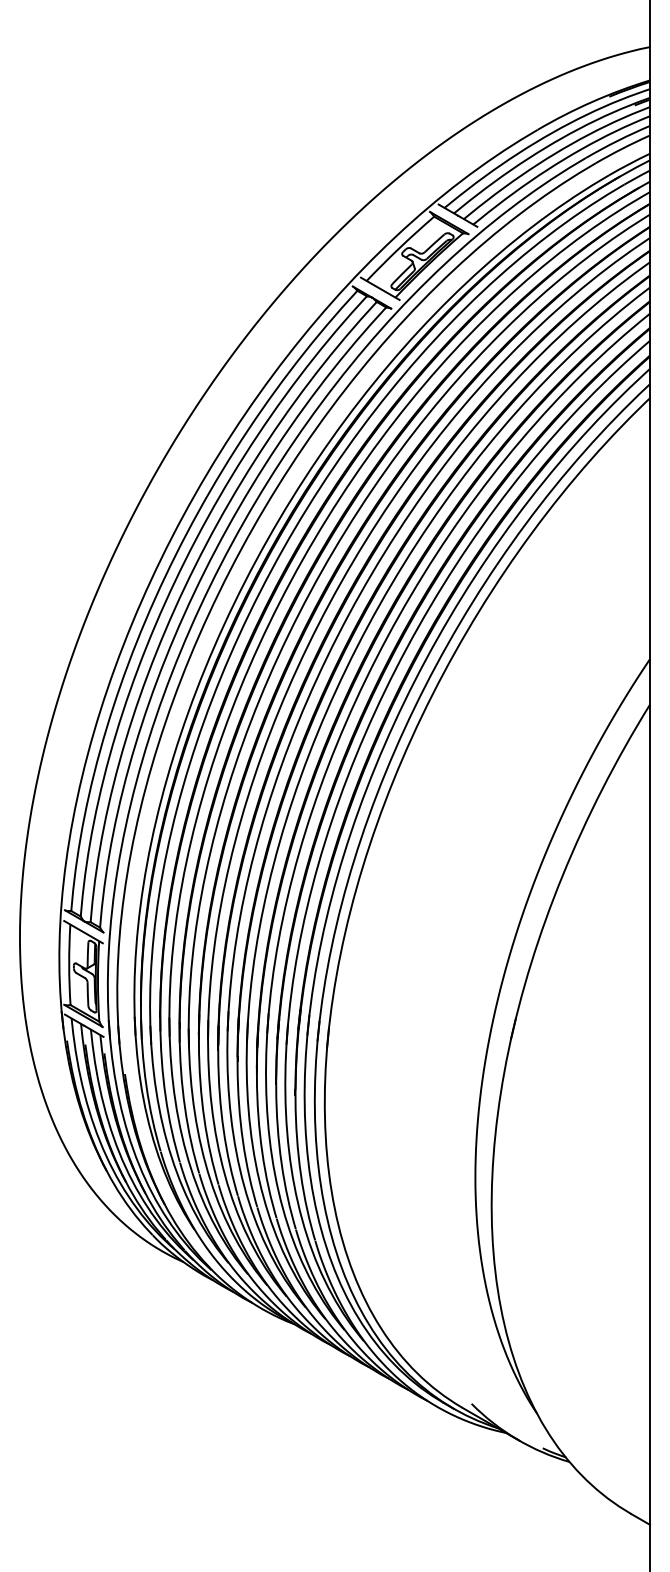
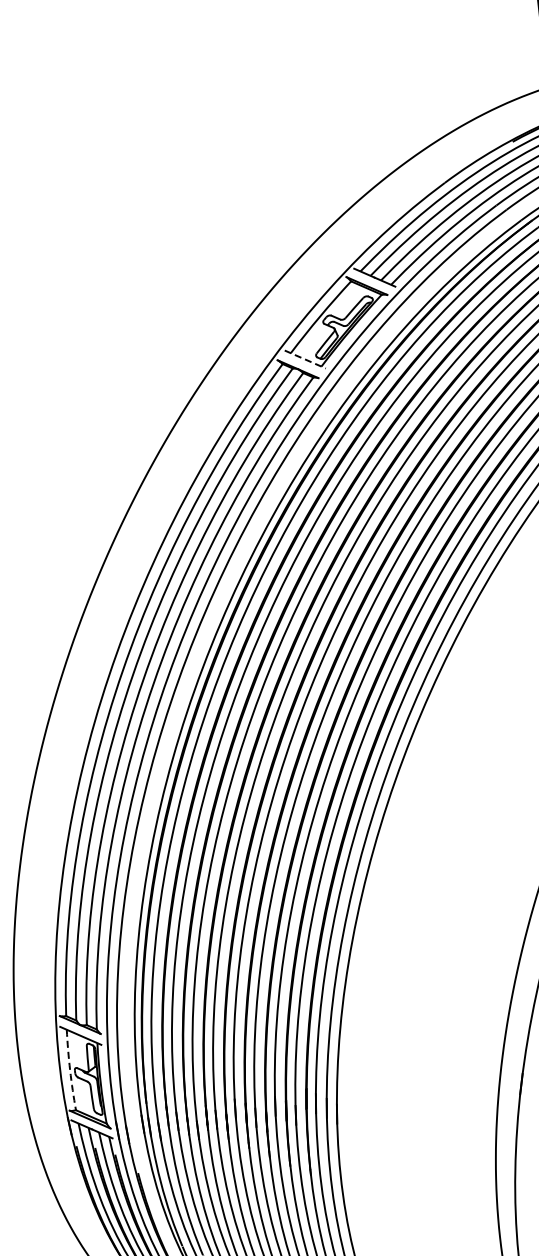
line: (380, 289) -> (305, 360), solid -> dashed
arc: (69, 964) -> (70, 1069), solid -> dashed

